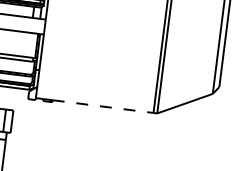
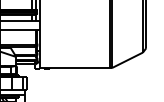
line: (102, 107) -> (79, 68), dashed -> solid

